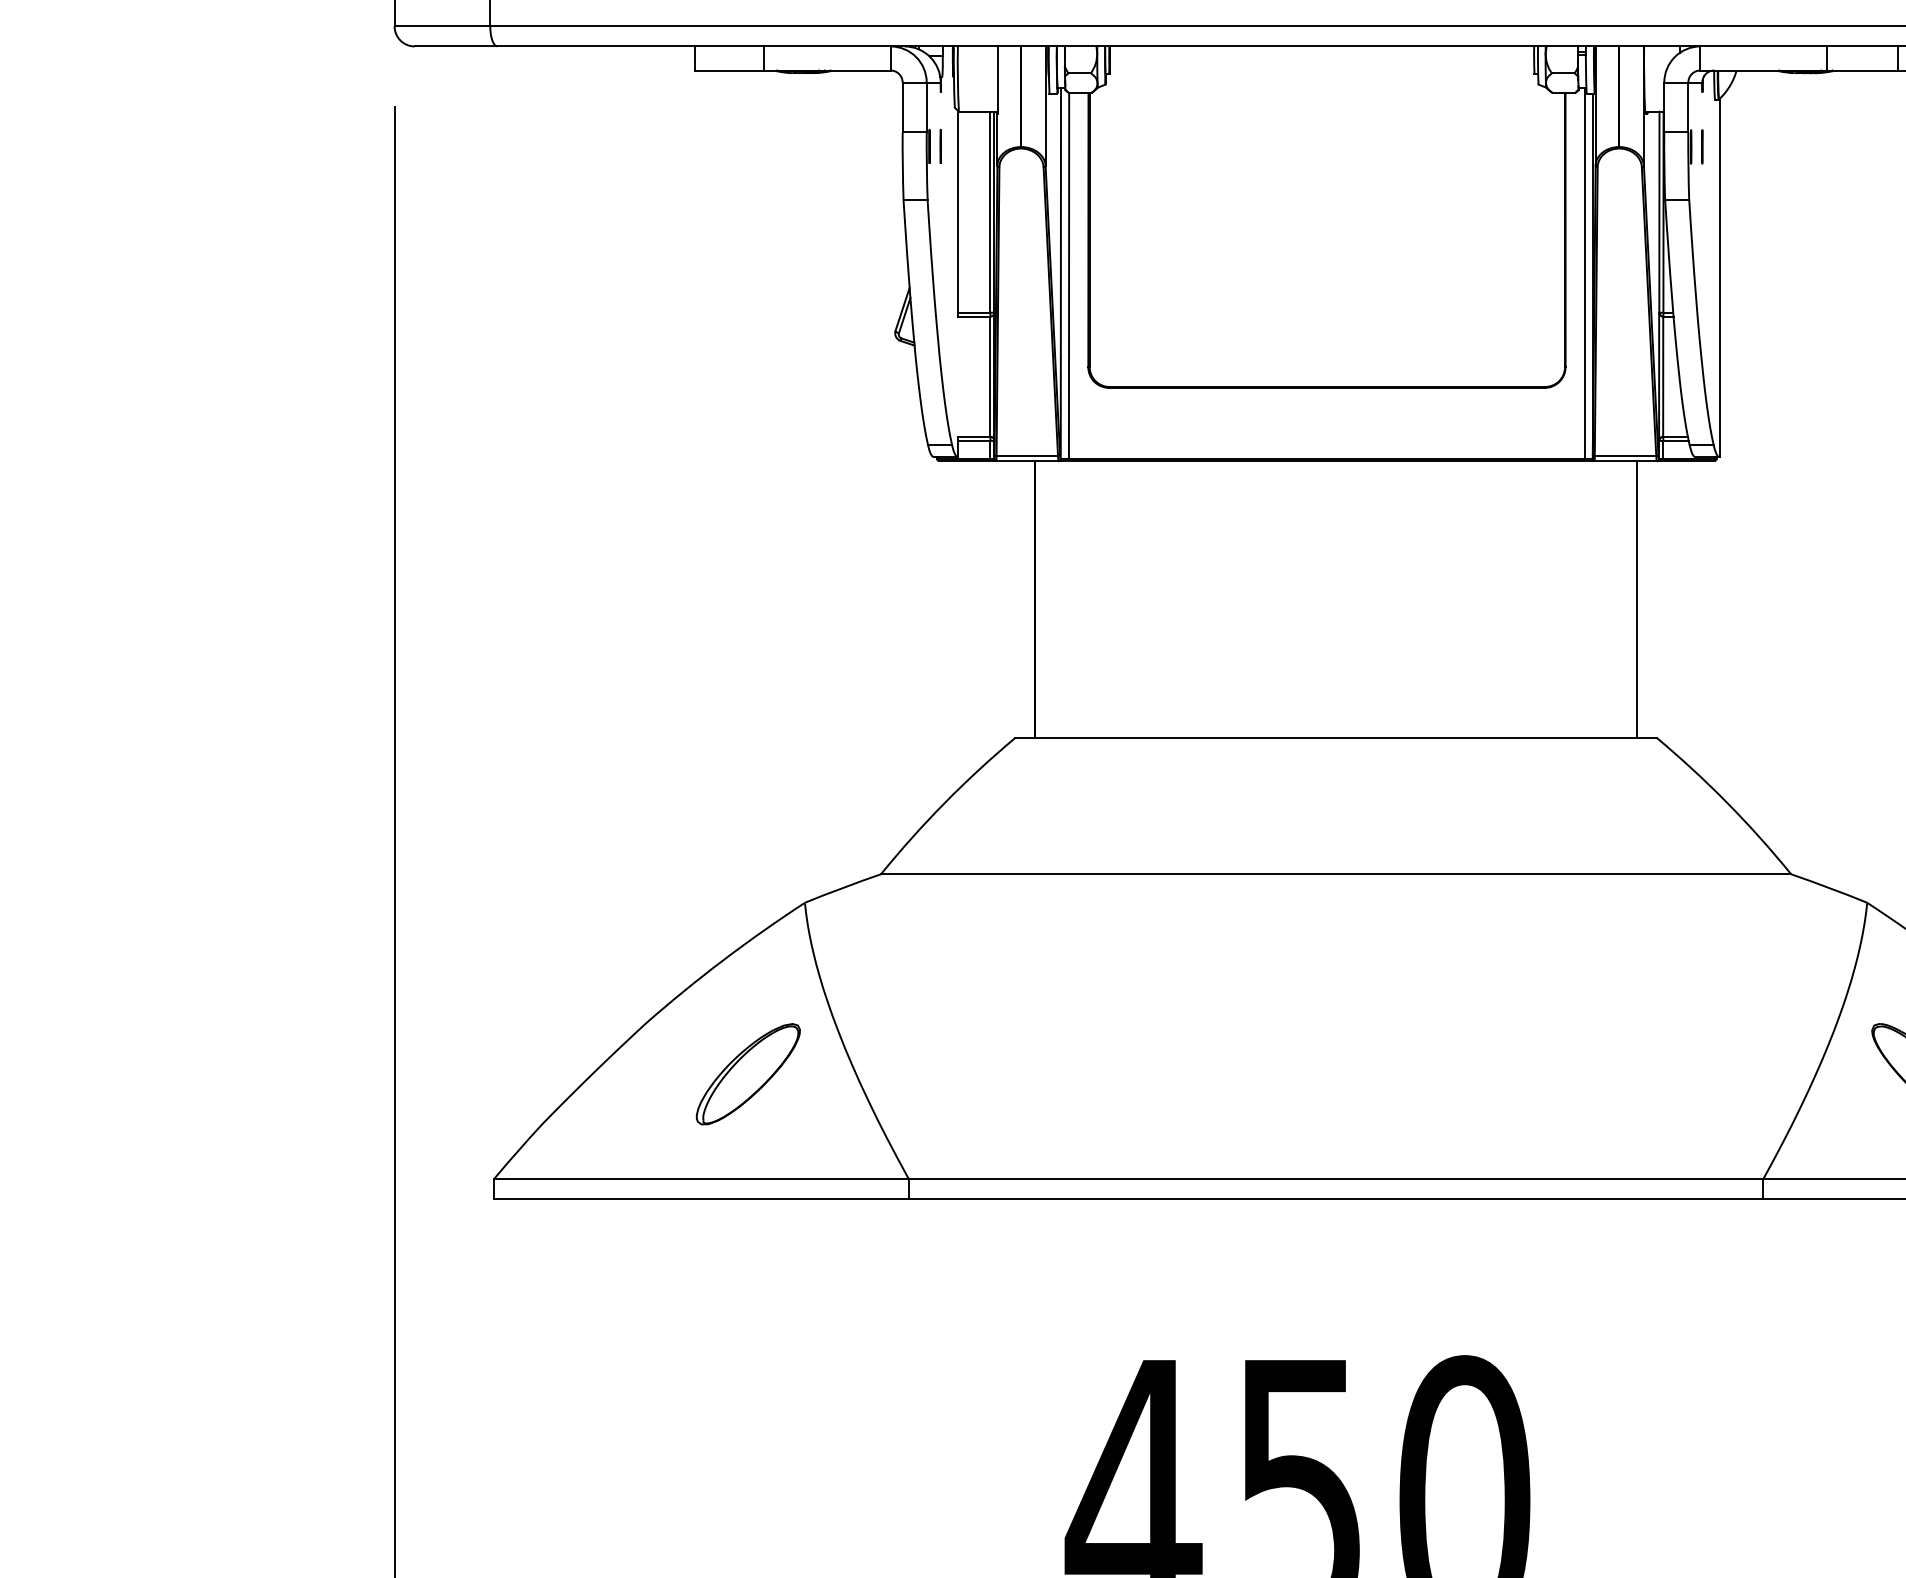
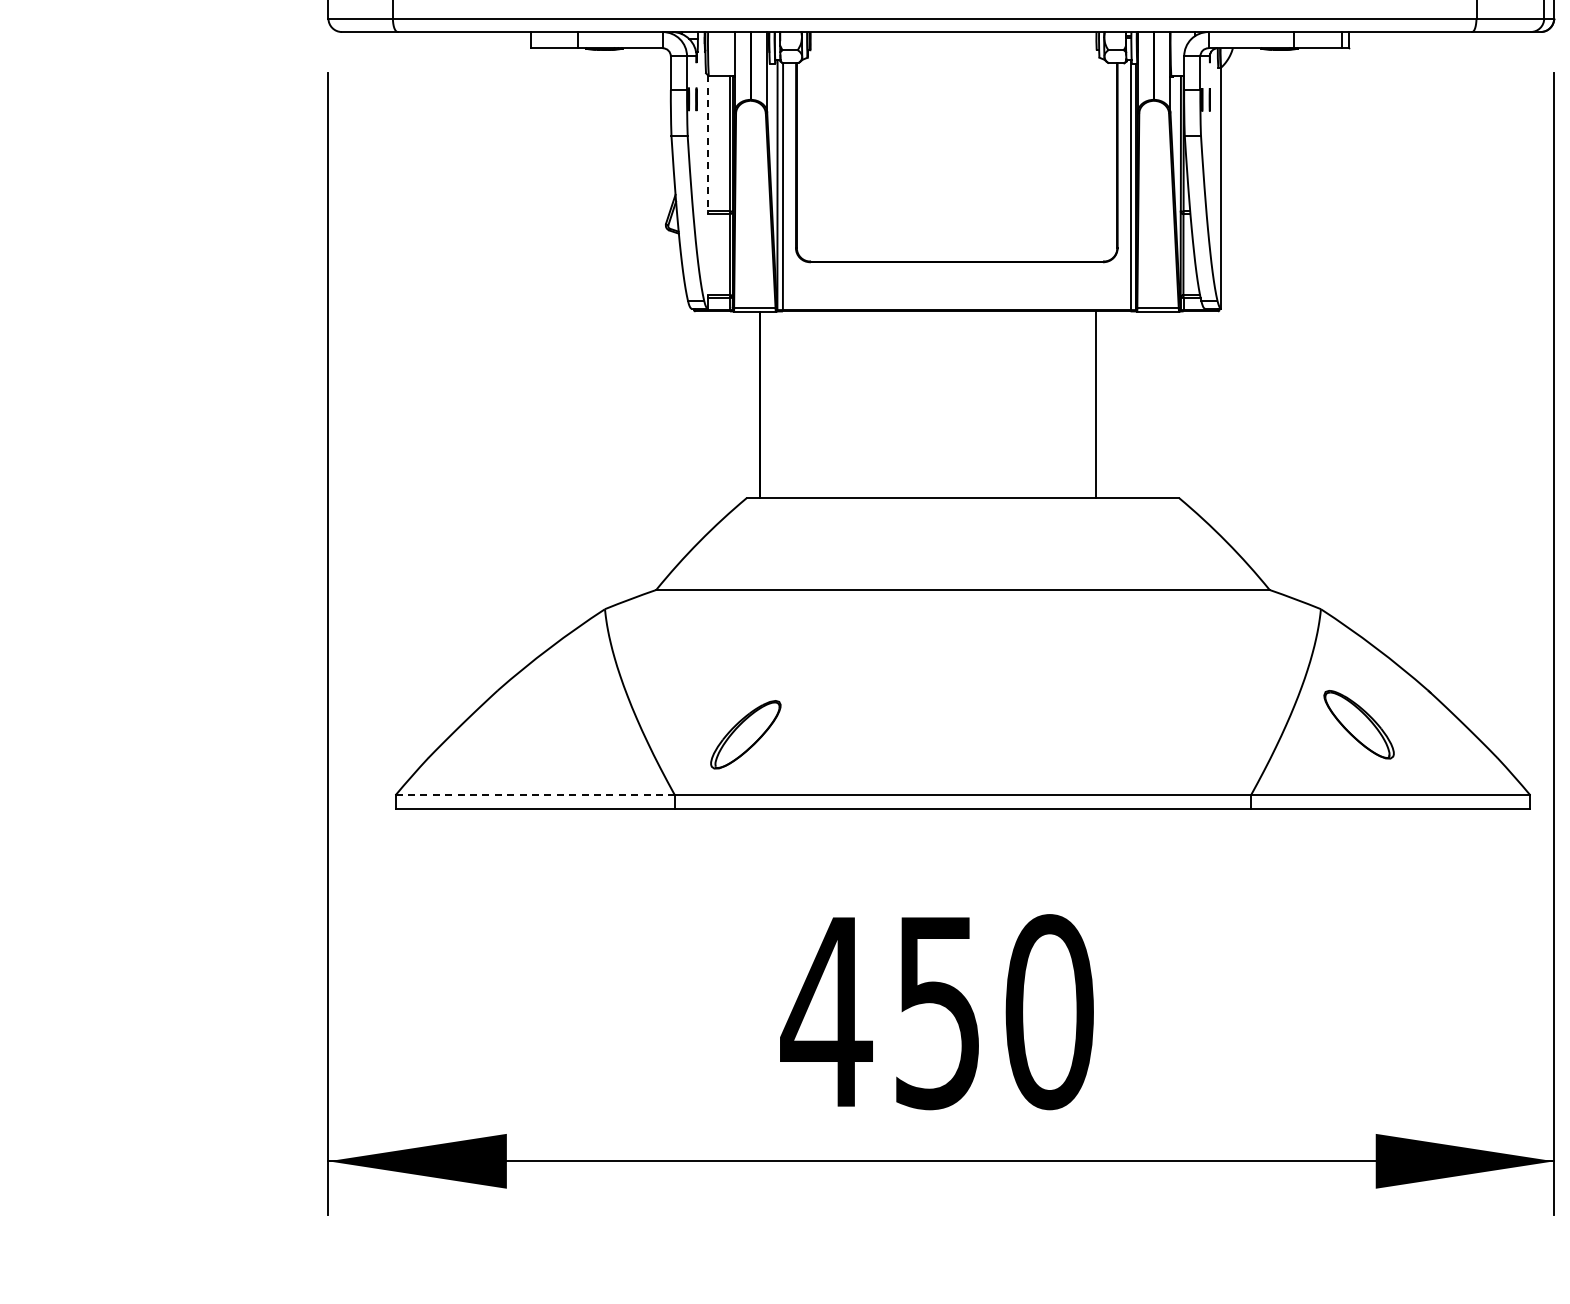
line: (958, 214) -> (708, 145), solid -> dashed
line: (1636, 599) -> (1095, 404), moved
part: (747, 1073) -> (745, 734), moved
line: (701, 1179) -> (535, 795), solid -> dashed

